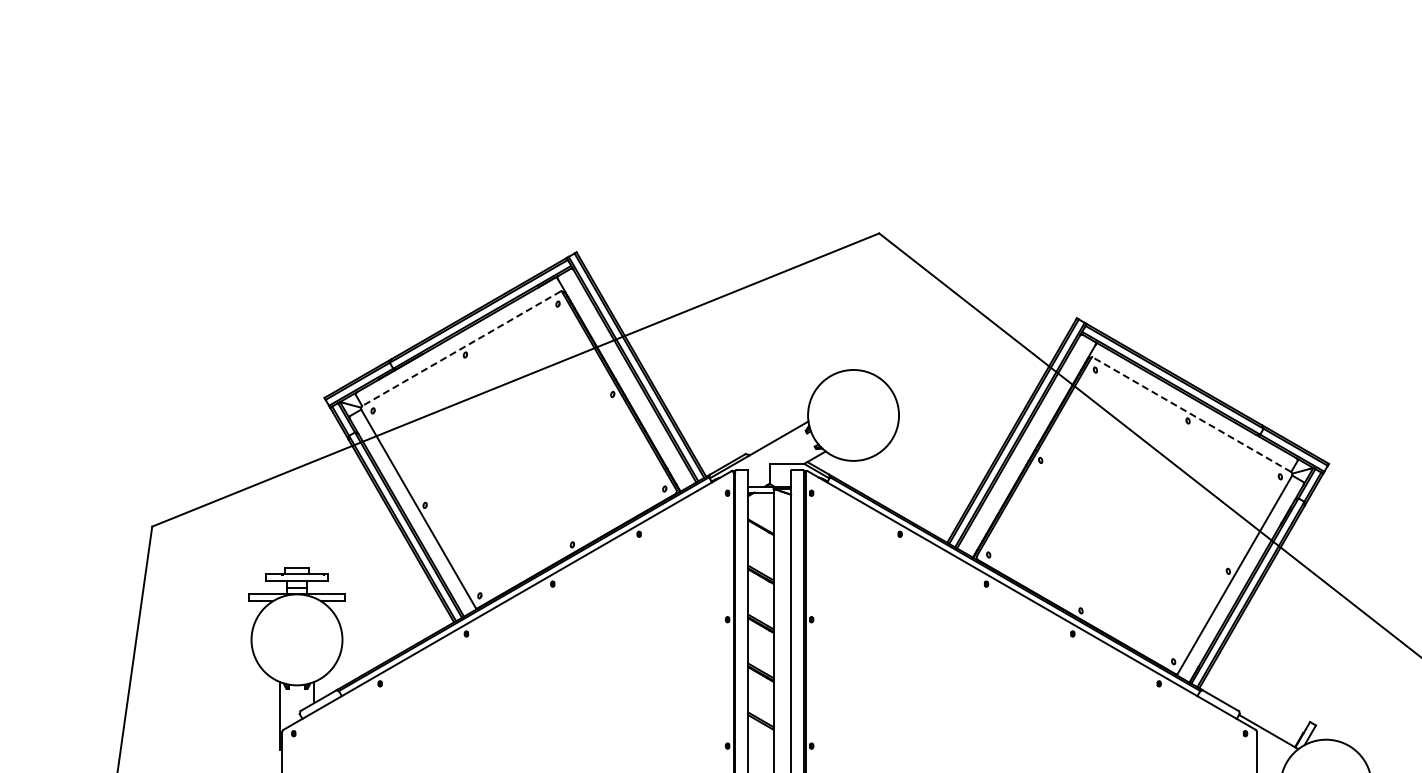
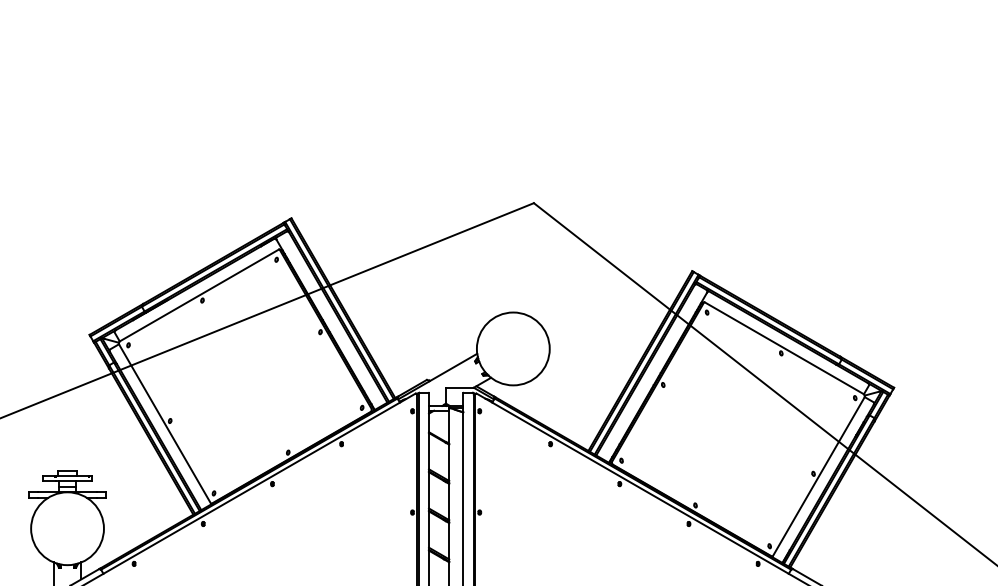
line: (461, 348) -> (199, 295), dashed -> solid
line: (1191, 414) -> (784, 348), dashed -> solid

